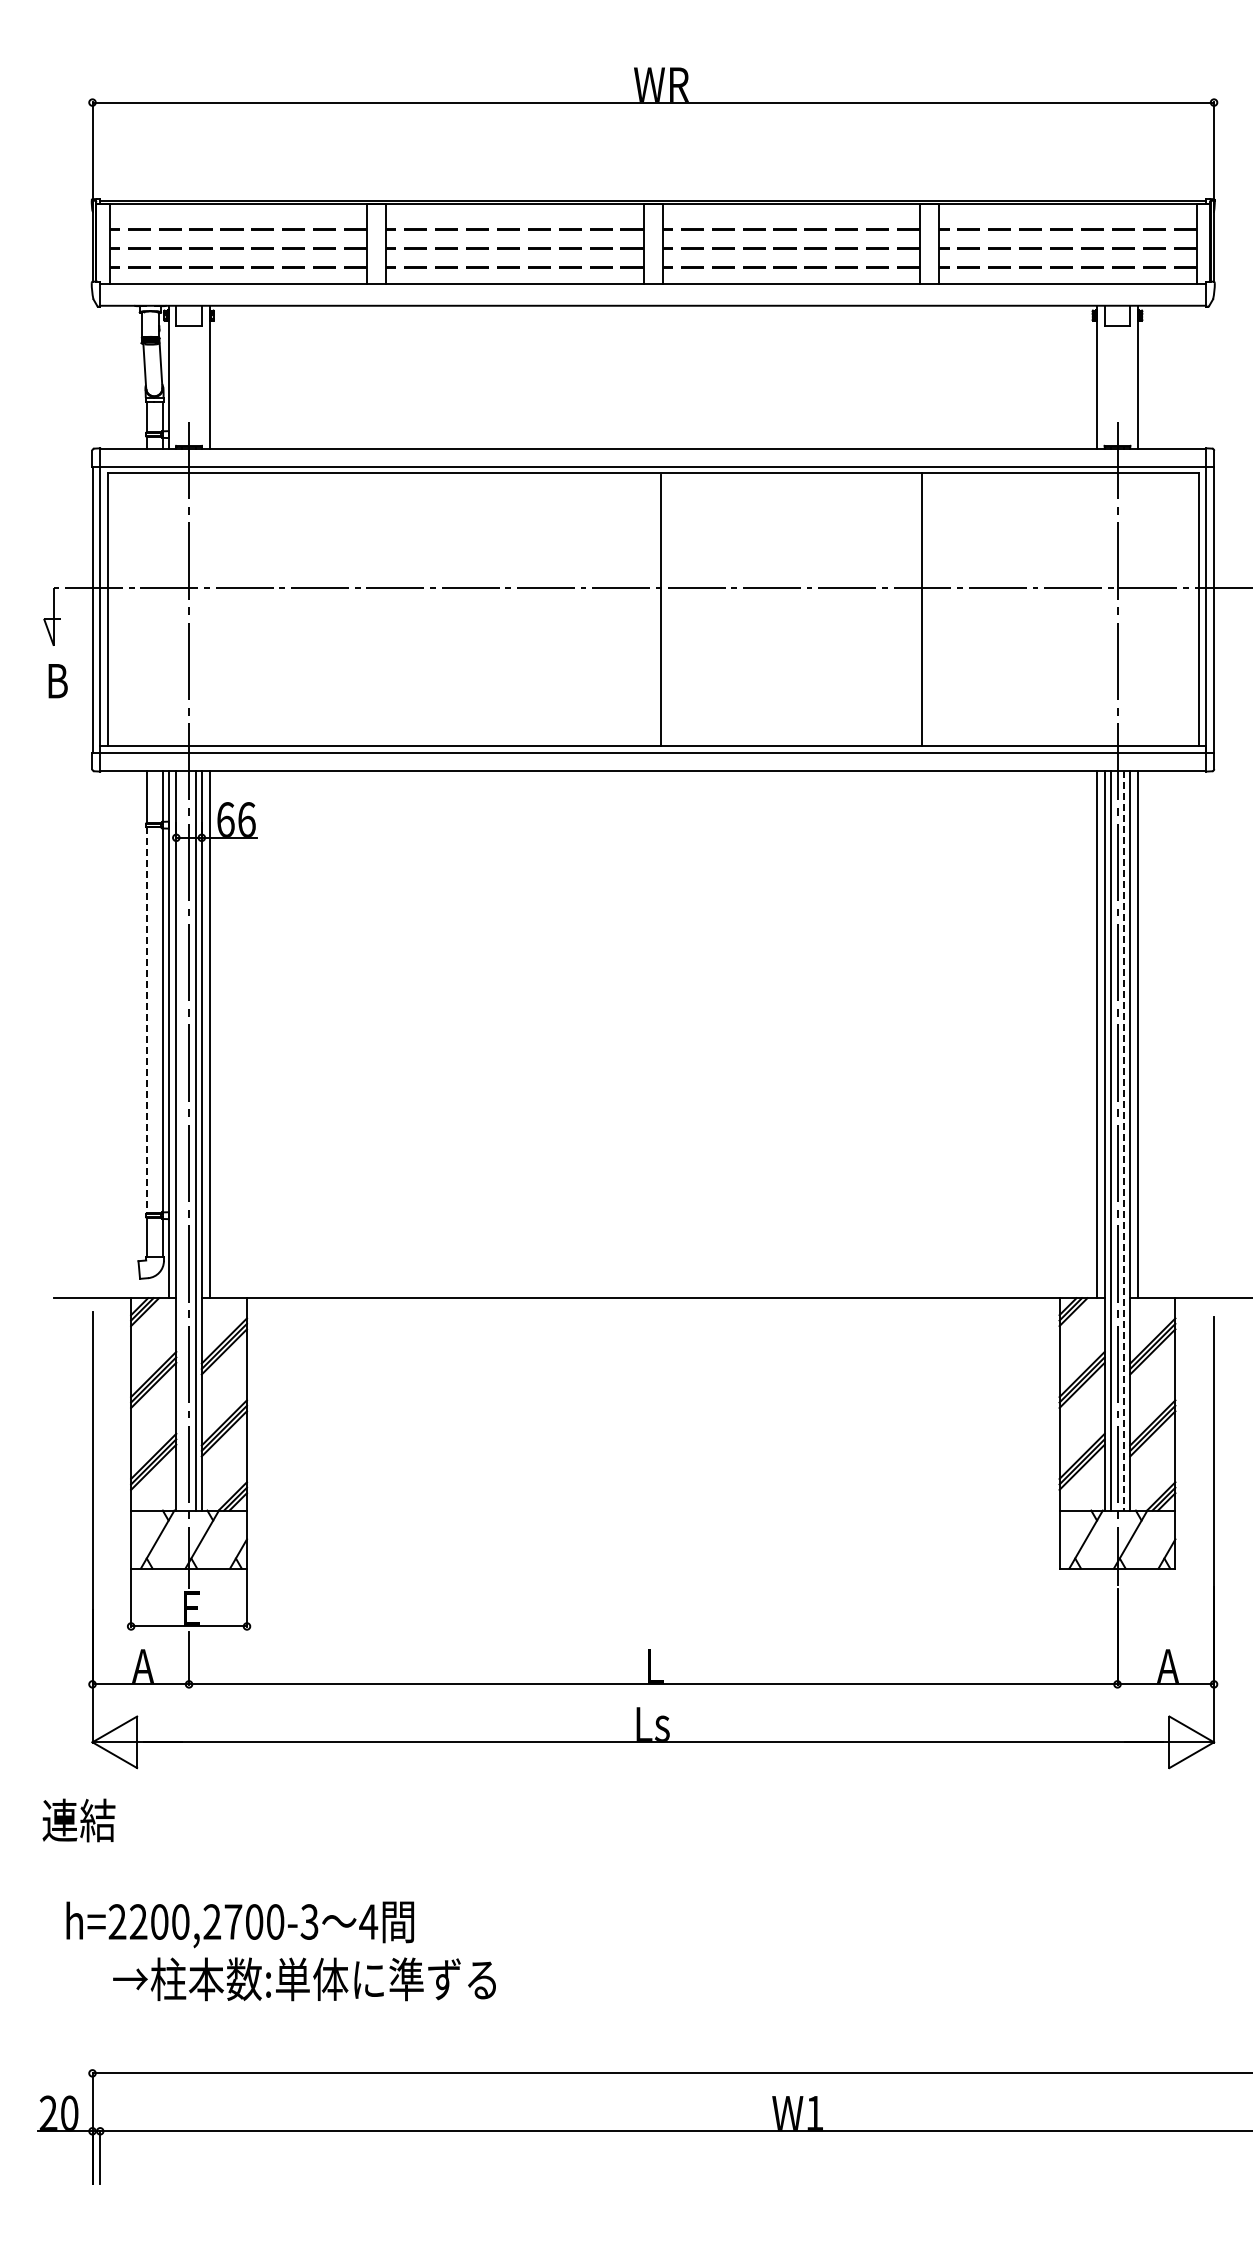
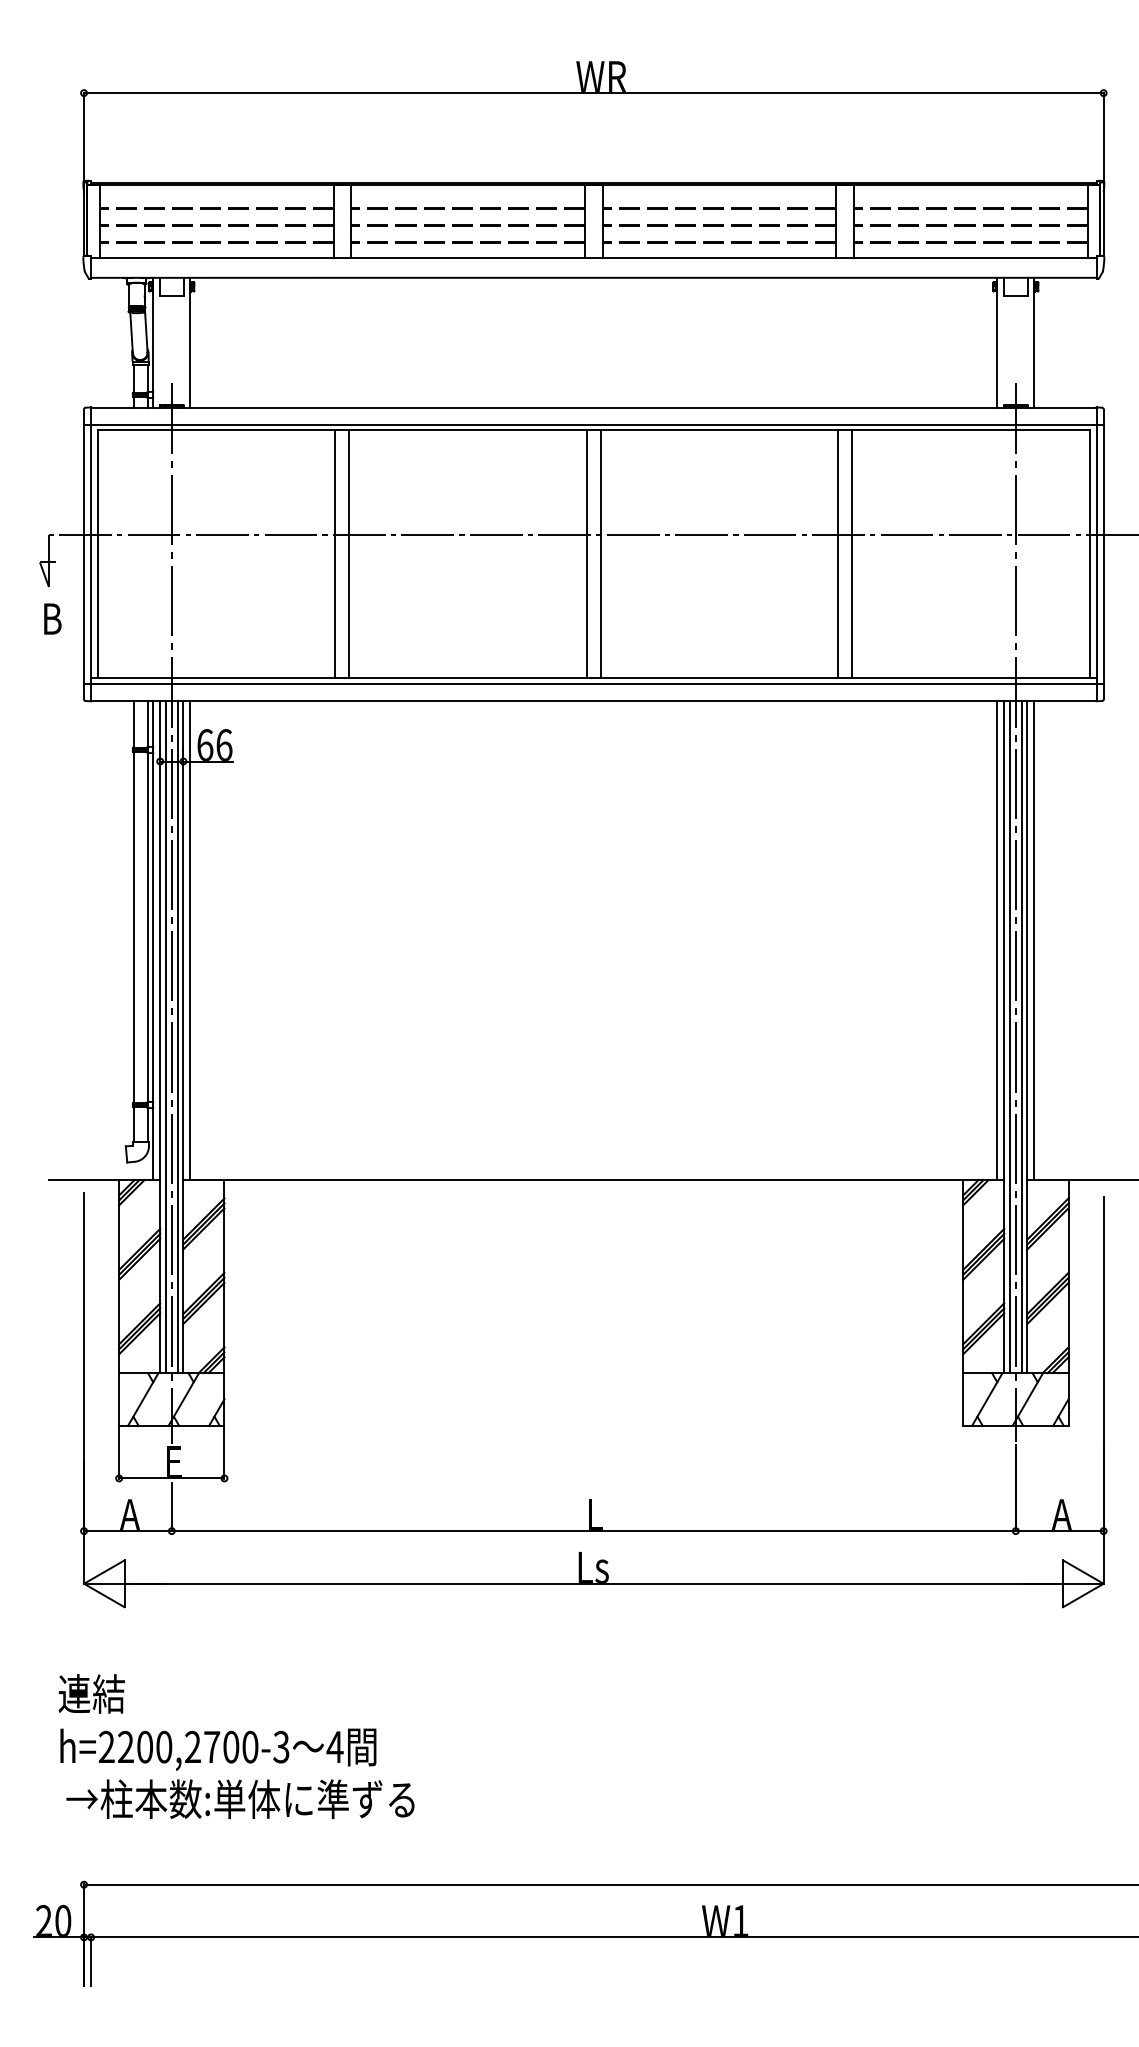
line: (369, 609) -> (335, 553), added
line: (645, 609) -> (586, 553), added
line: (937, 609) -> (852, 553), added
line: (384, 610) -> (349, 554), added
line: (146, 1020) -> (133, 927), dashed -> solid
line: (182, 1140) -> (165, 1036), added
line: (1124, 1140) -> (1022, 1036), dashed -> solid
text: (78, 1820) -> (91, 1693), moved
text: (304, 1979) -> (240, 1799), moved

